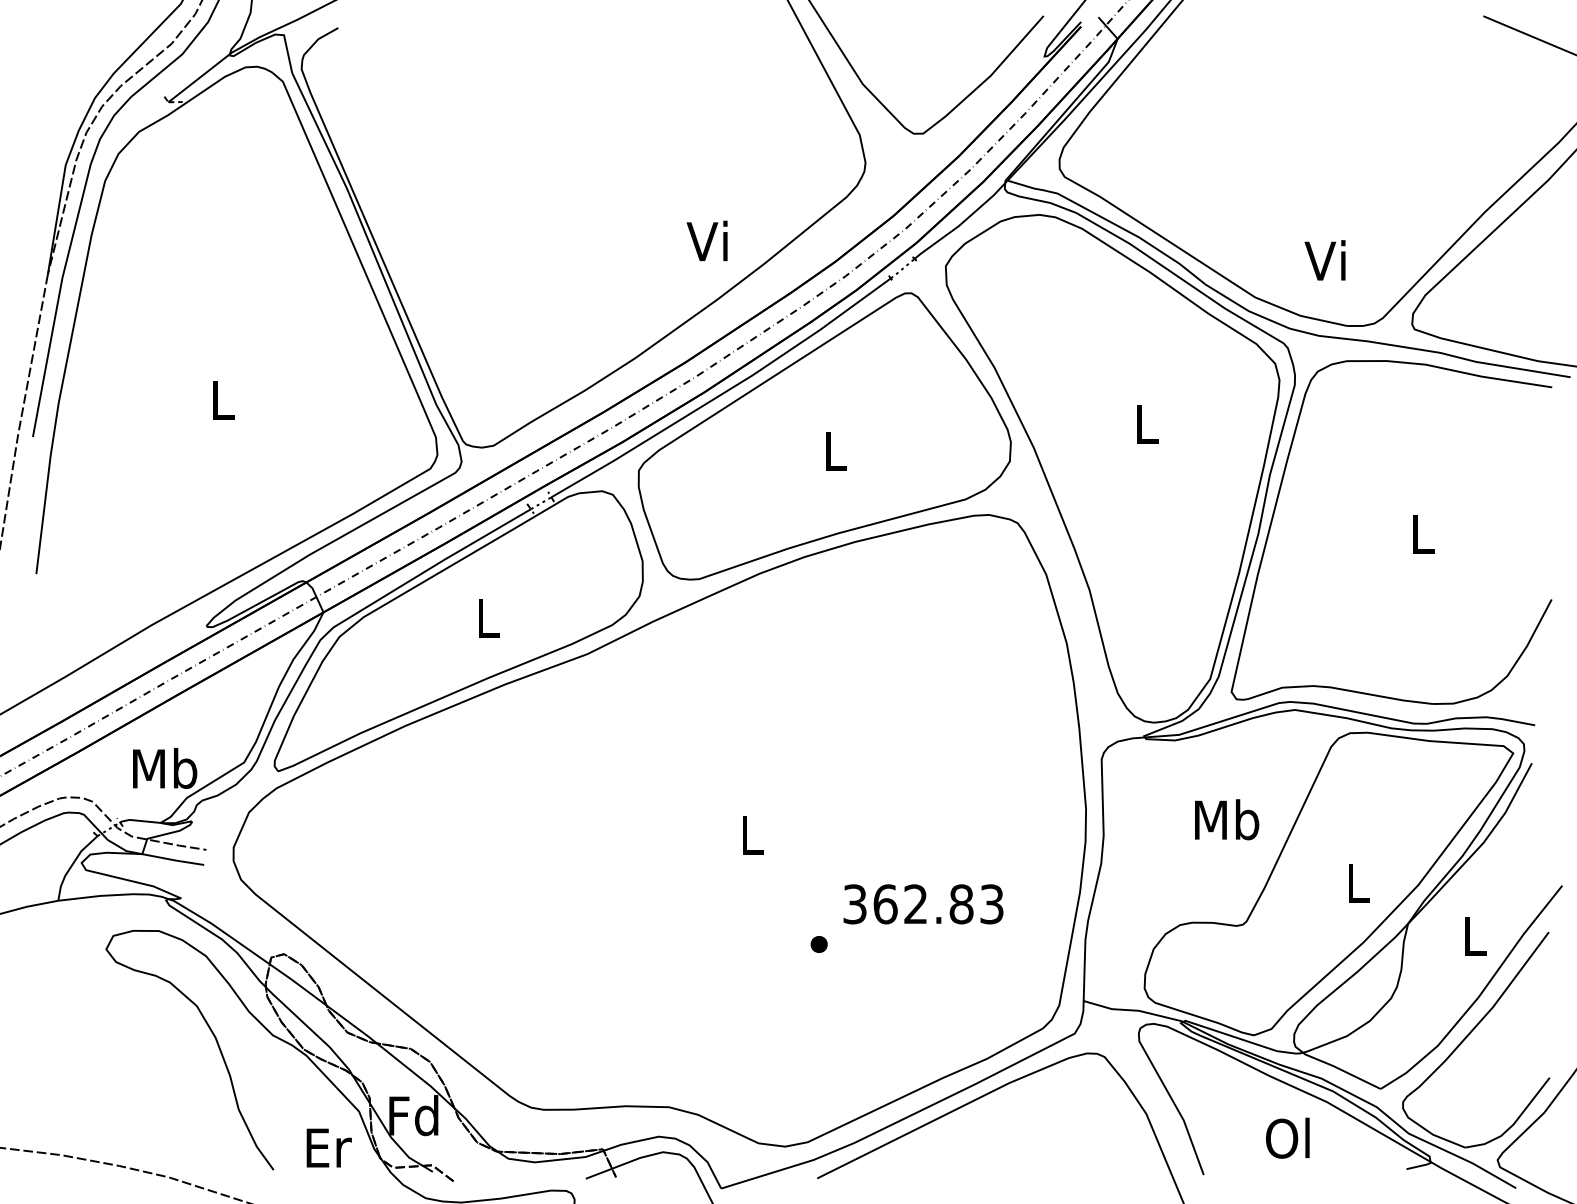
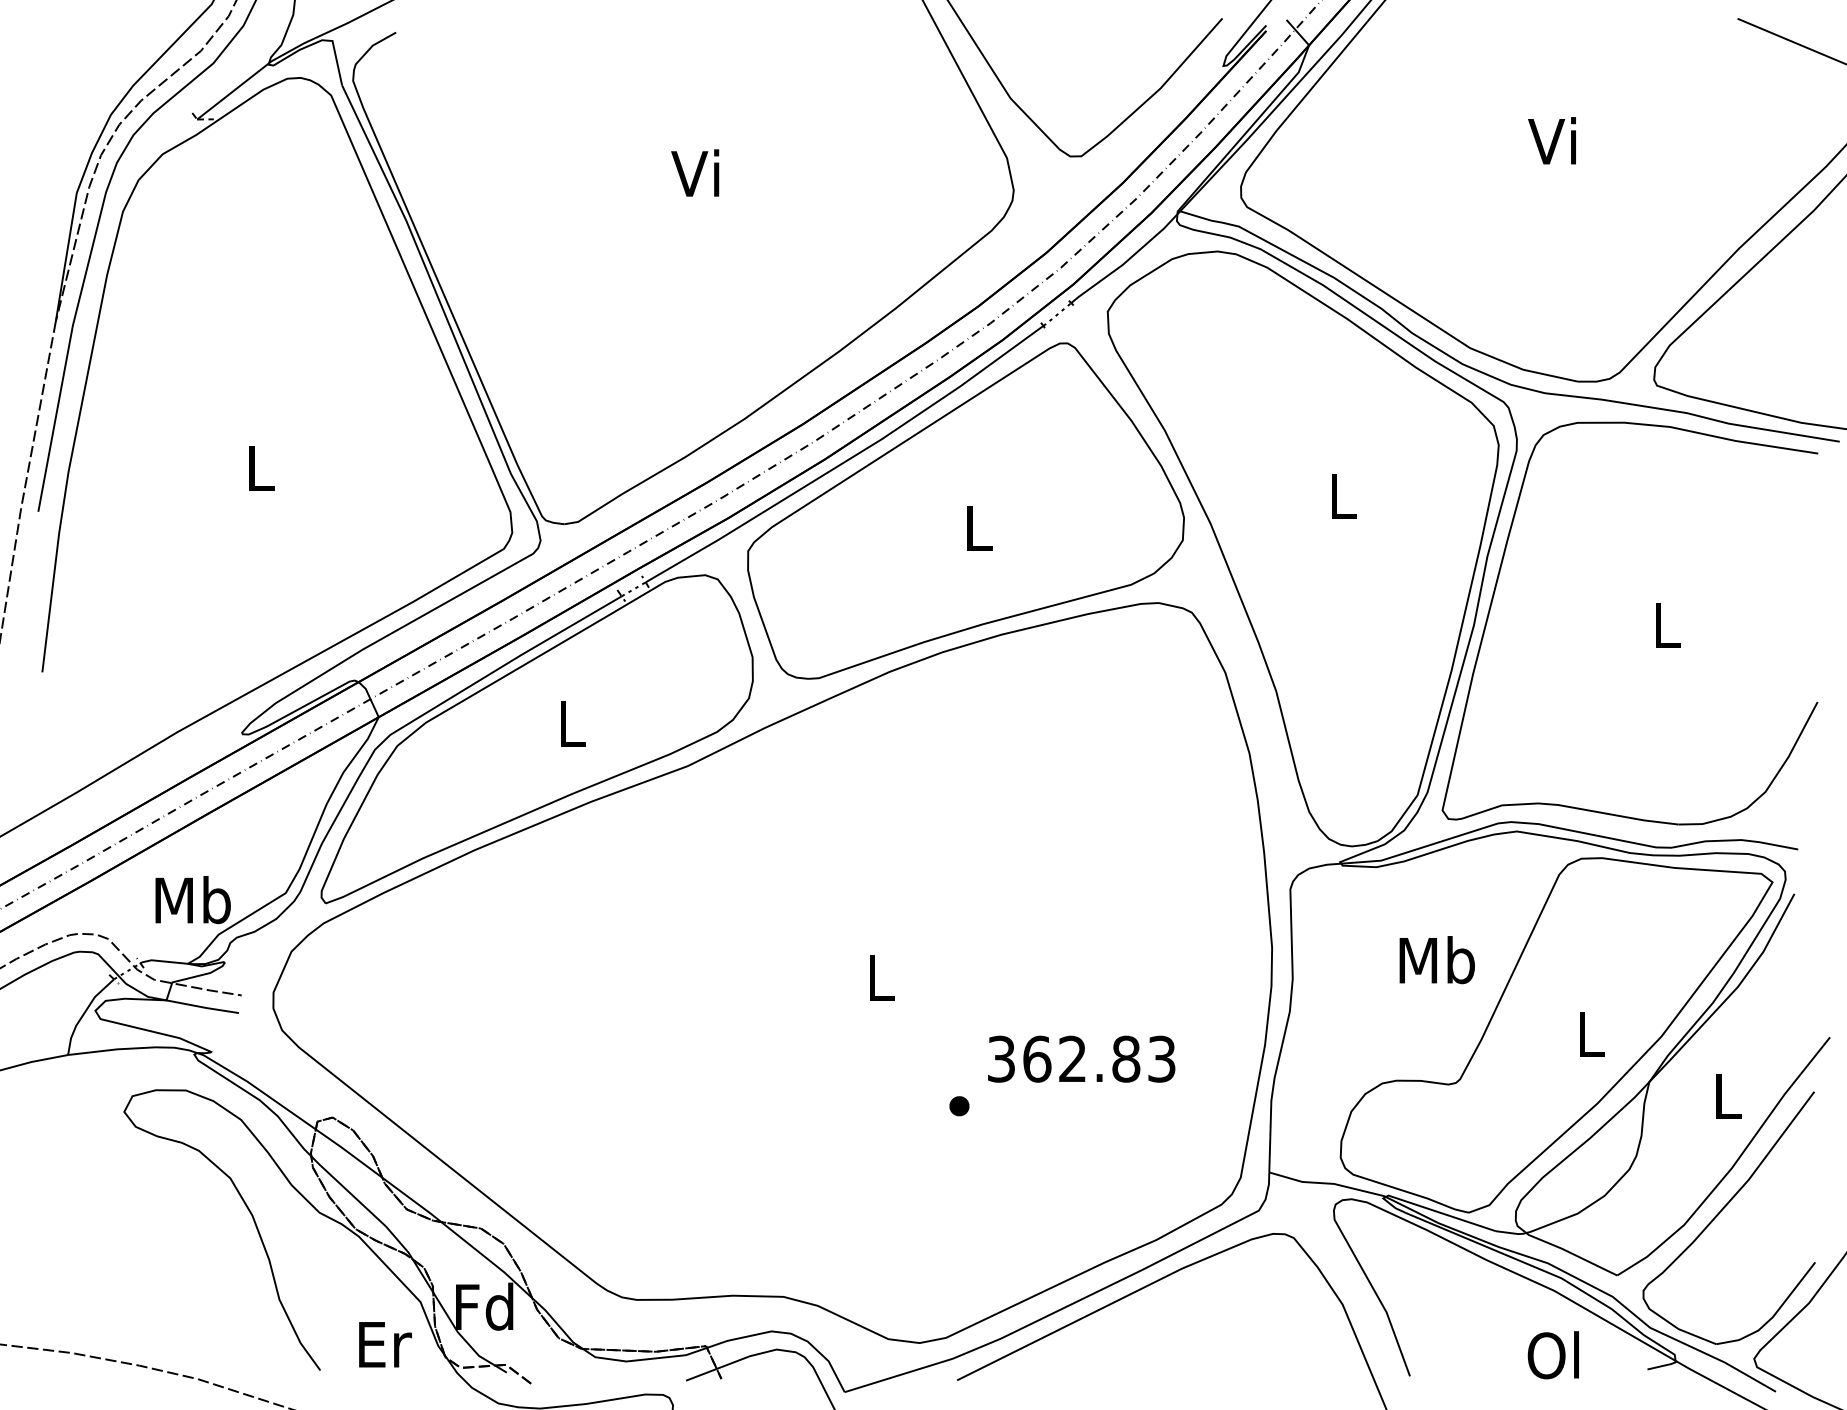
text: (707, 240) -> (695, 172), moved
text: (1324, 260) -> (1551, 140), moved
text: (1287, 1138) -> (1552, 1355), moved

